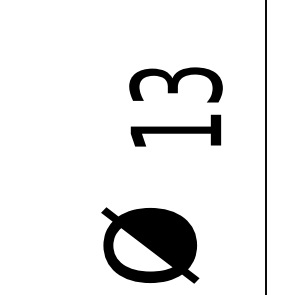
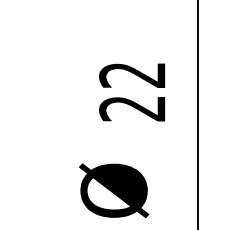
text: (175, 107) -> (132, 91), 13 -> 22

